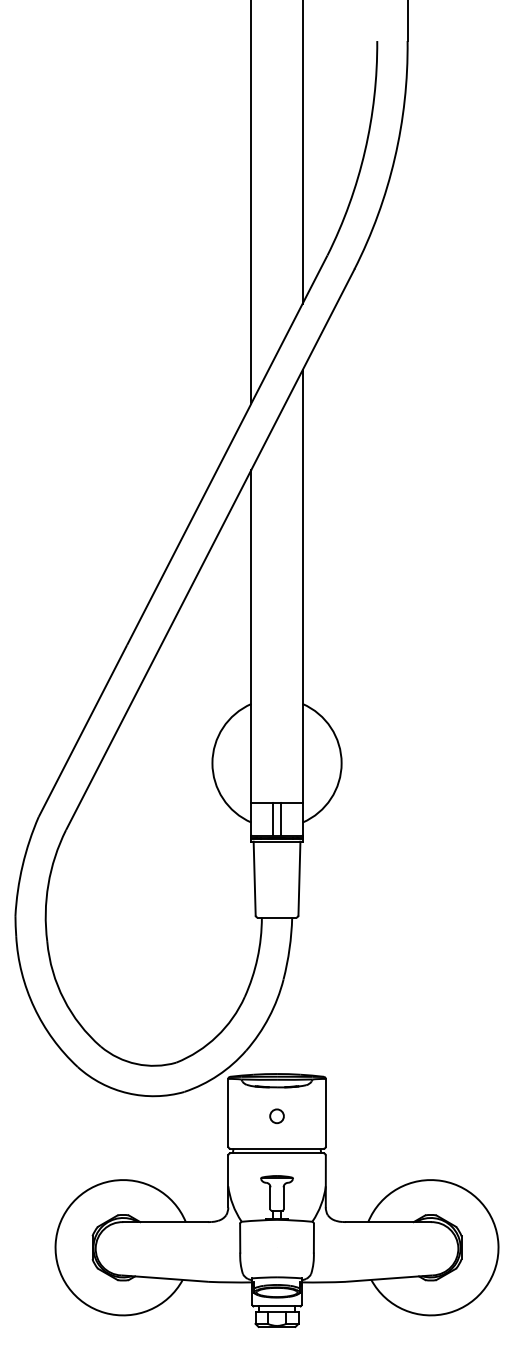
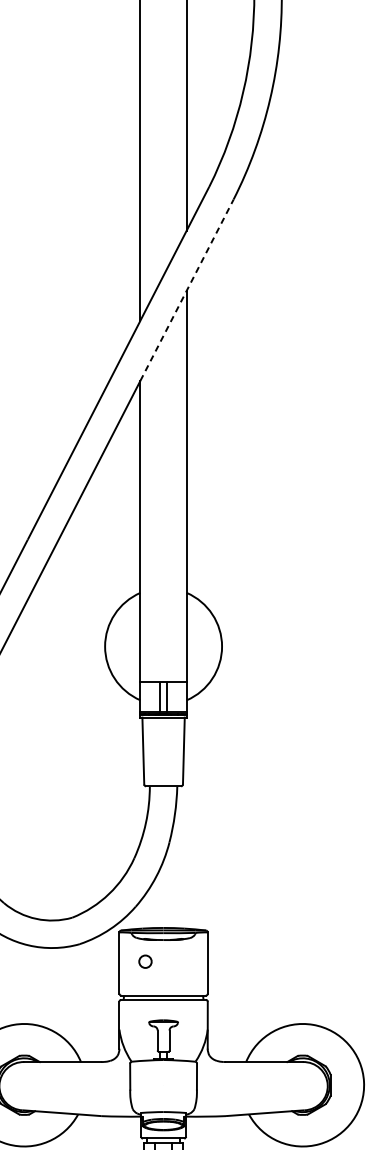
line: (302, 369) -> (186, 290), solid -> dashed
circle: (276, 1116) -> (144, 961), moved

